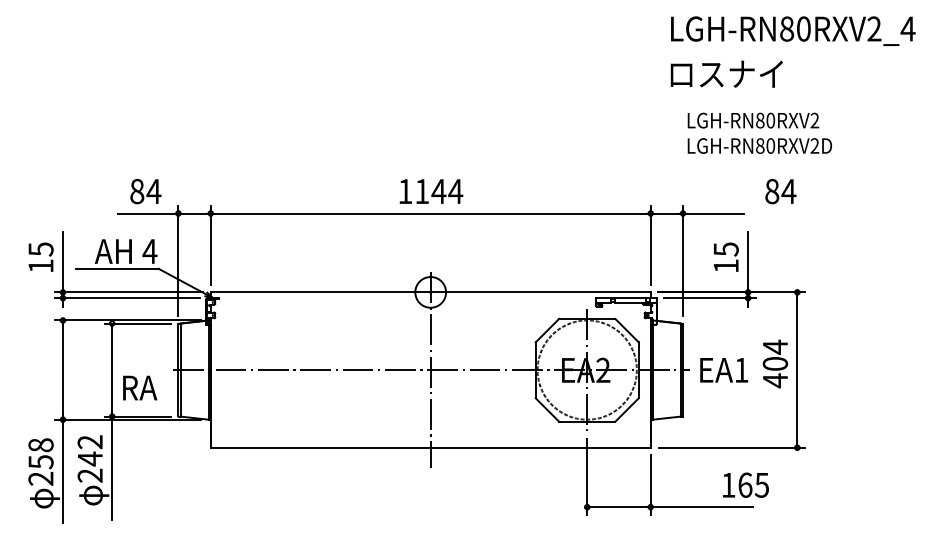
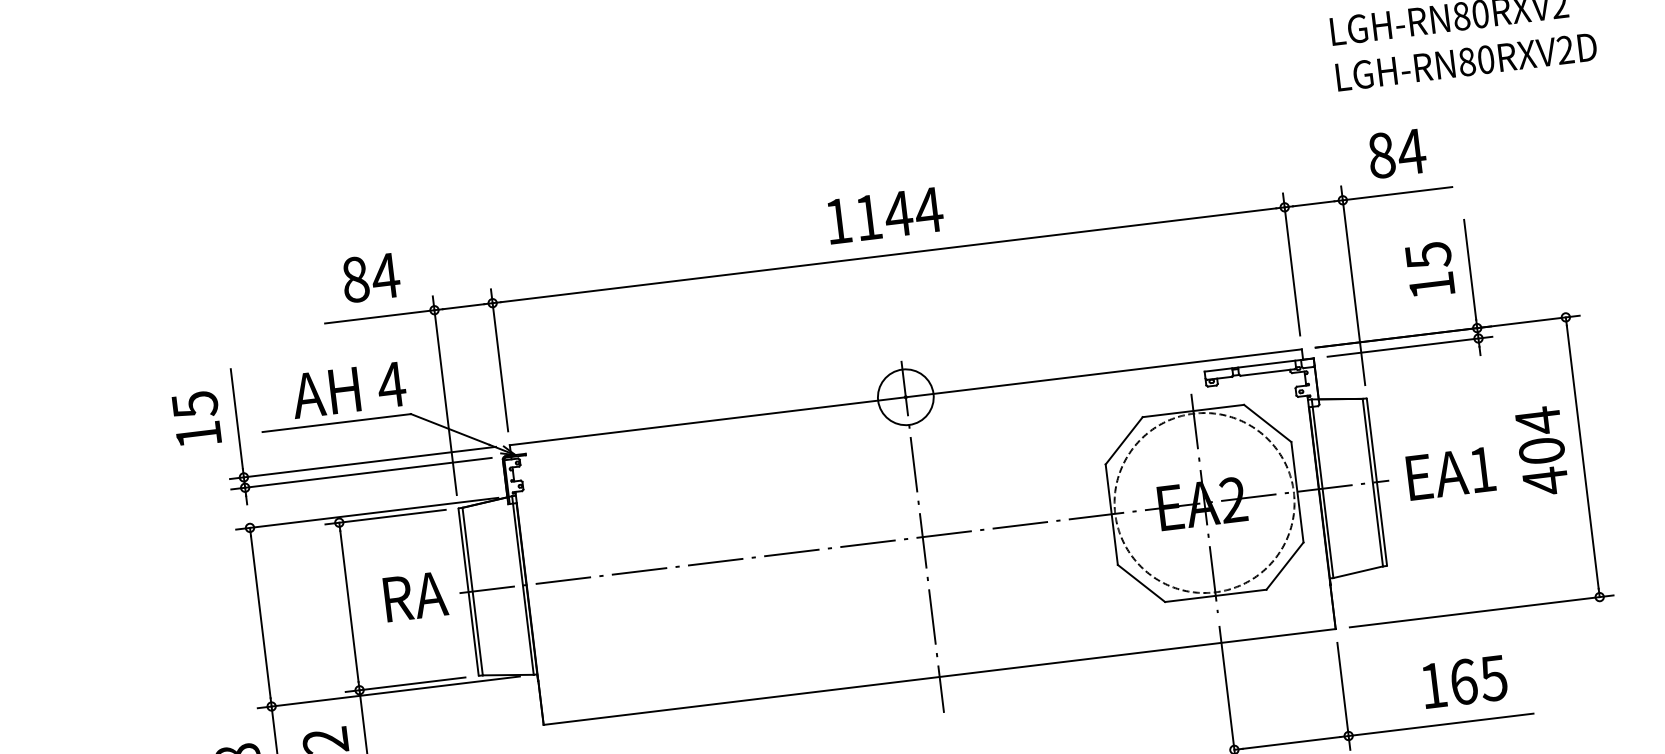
text: (780, 191) -> (1396, 153), moved
text: (140, 387) -> (416, 595), moved
text: (745, 484) -> (1463, 680), moved

